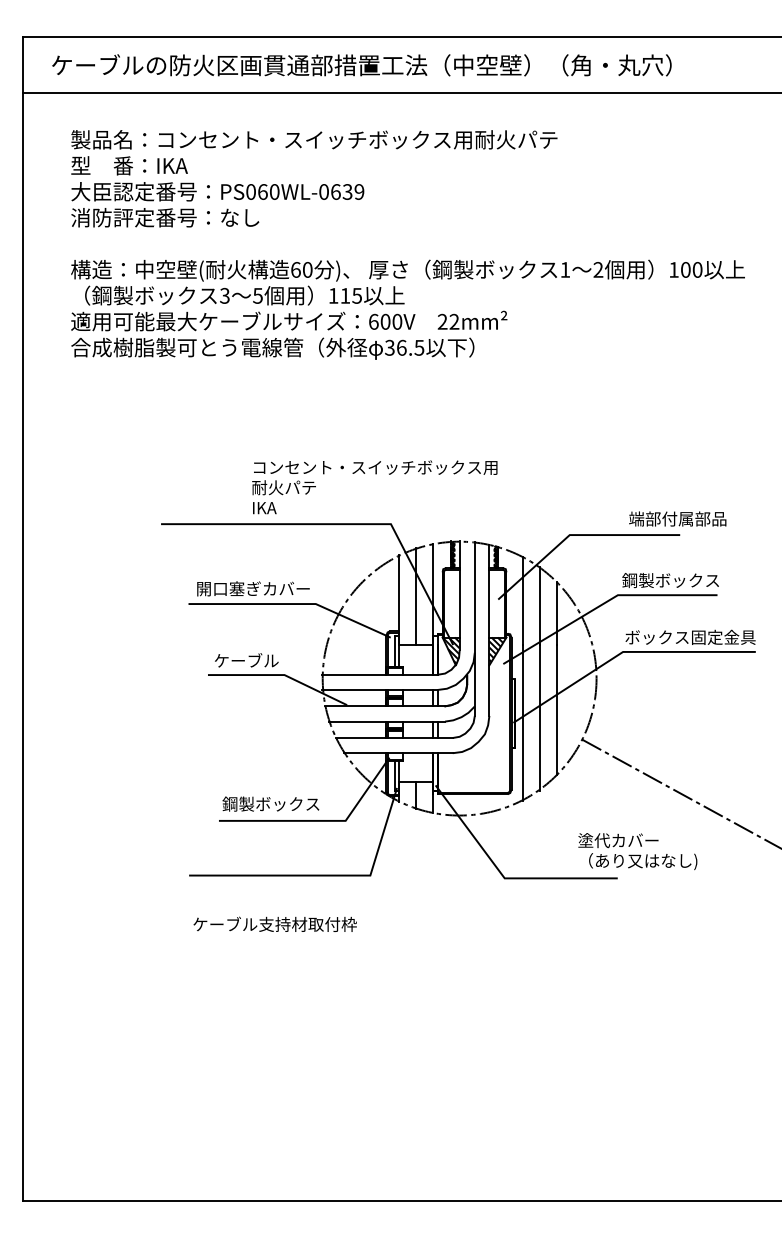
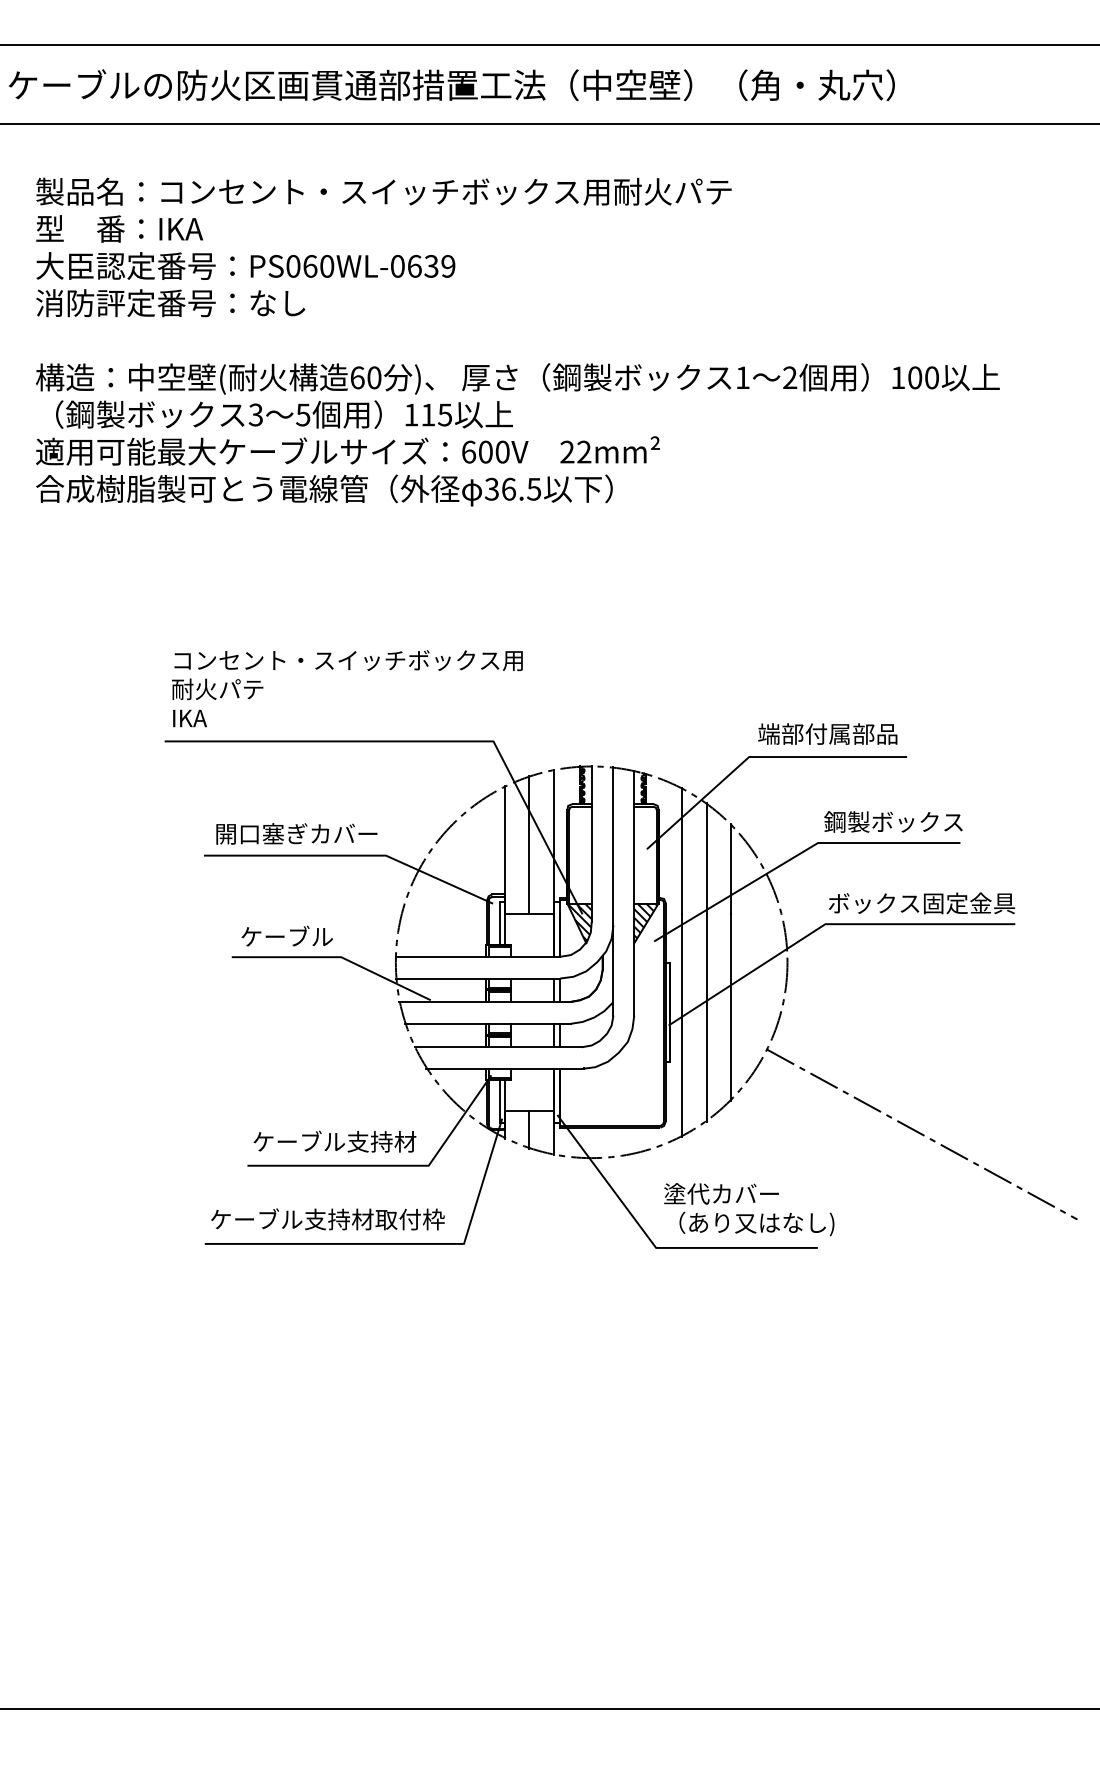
text: (374, 487) -> (346, 688), moved
text: (677, 518) -> (827, 733), moved
text: (279, 803) -> (334, 1140), 鋼製ボックス -> ケーブル支持材
text: (637, 851) -> (748, 1209), moved
text: (274, 923) -> (326, 1218), moved

